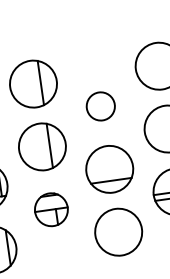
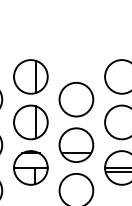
circle: (100, 106) -> (76, 99), size x1.67
part: (50, 209) -> (30, 167), size x1.43

